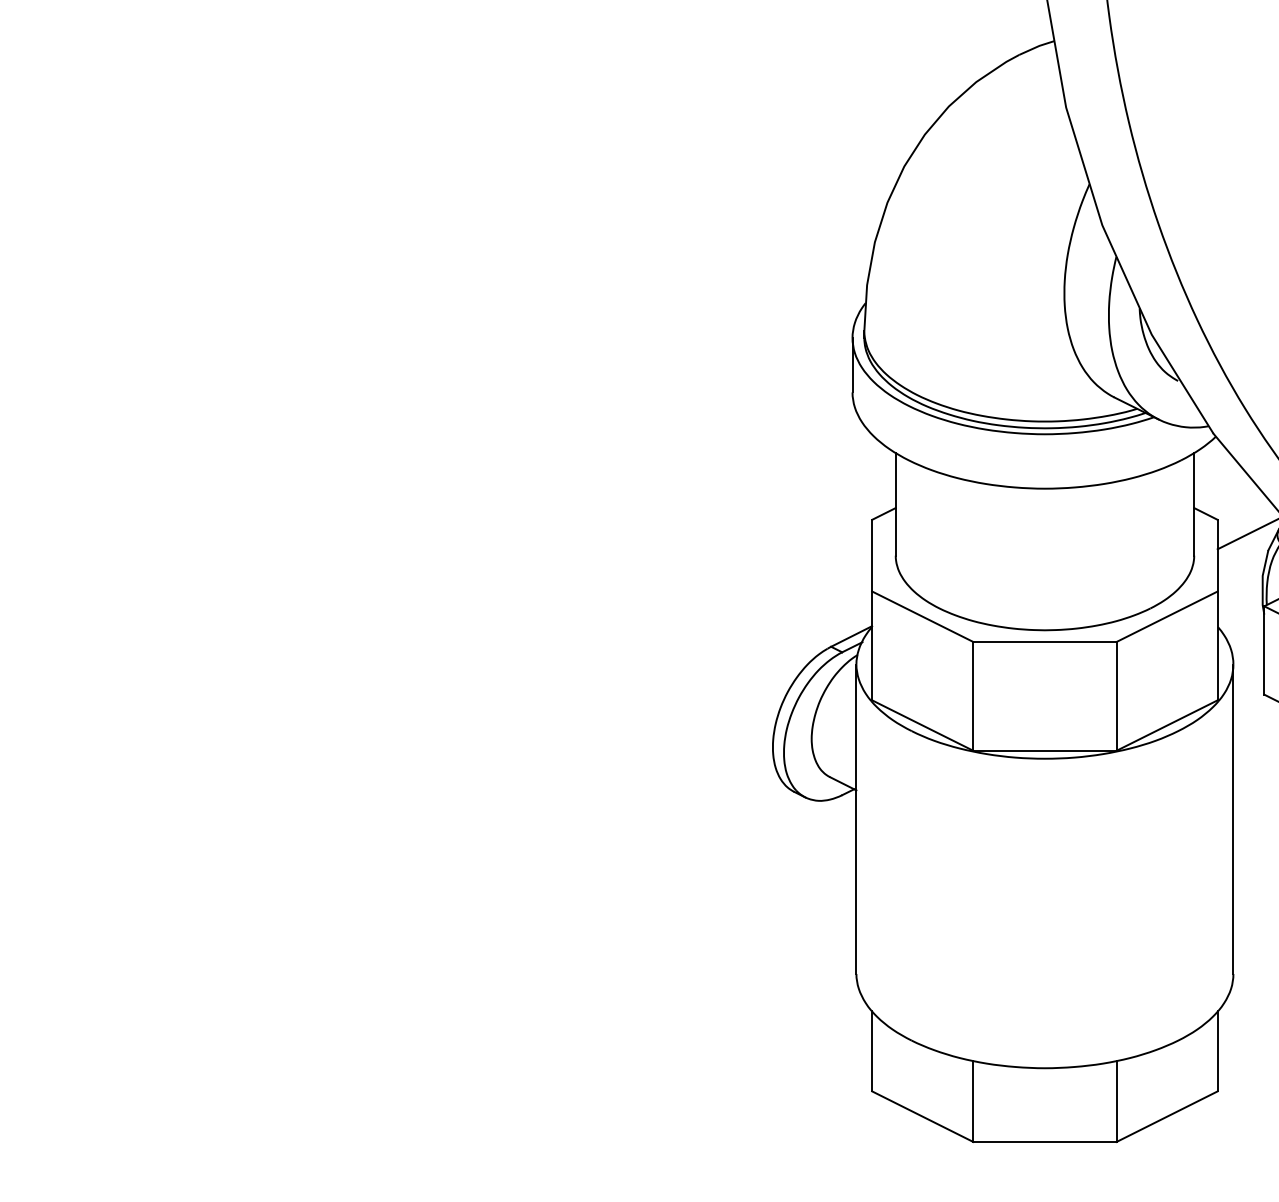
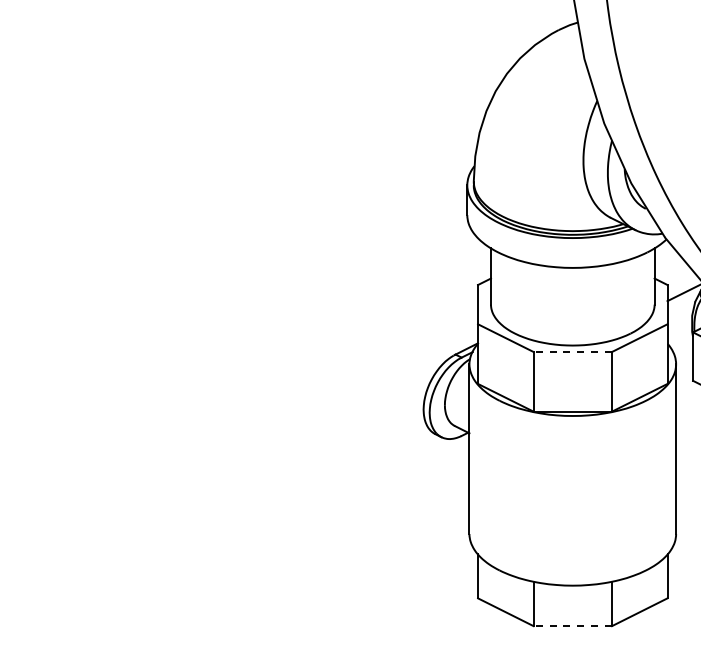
line: (1044, 641) -> (572, 351), solid -> dashed
line: (1044, 1142) -> (572, 626), solid -> dashed

